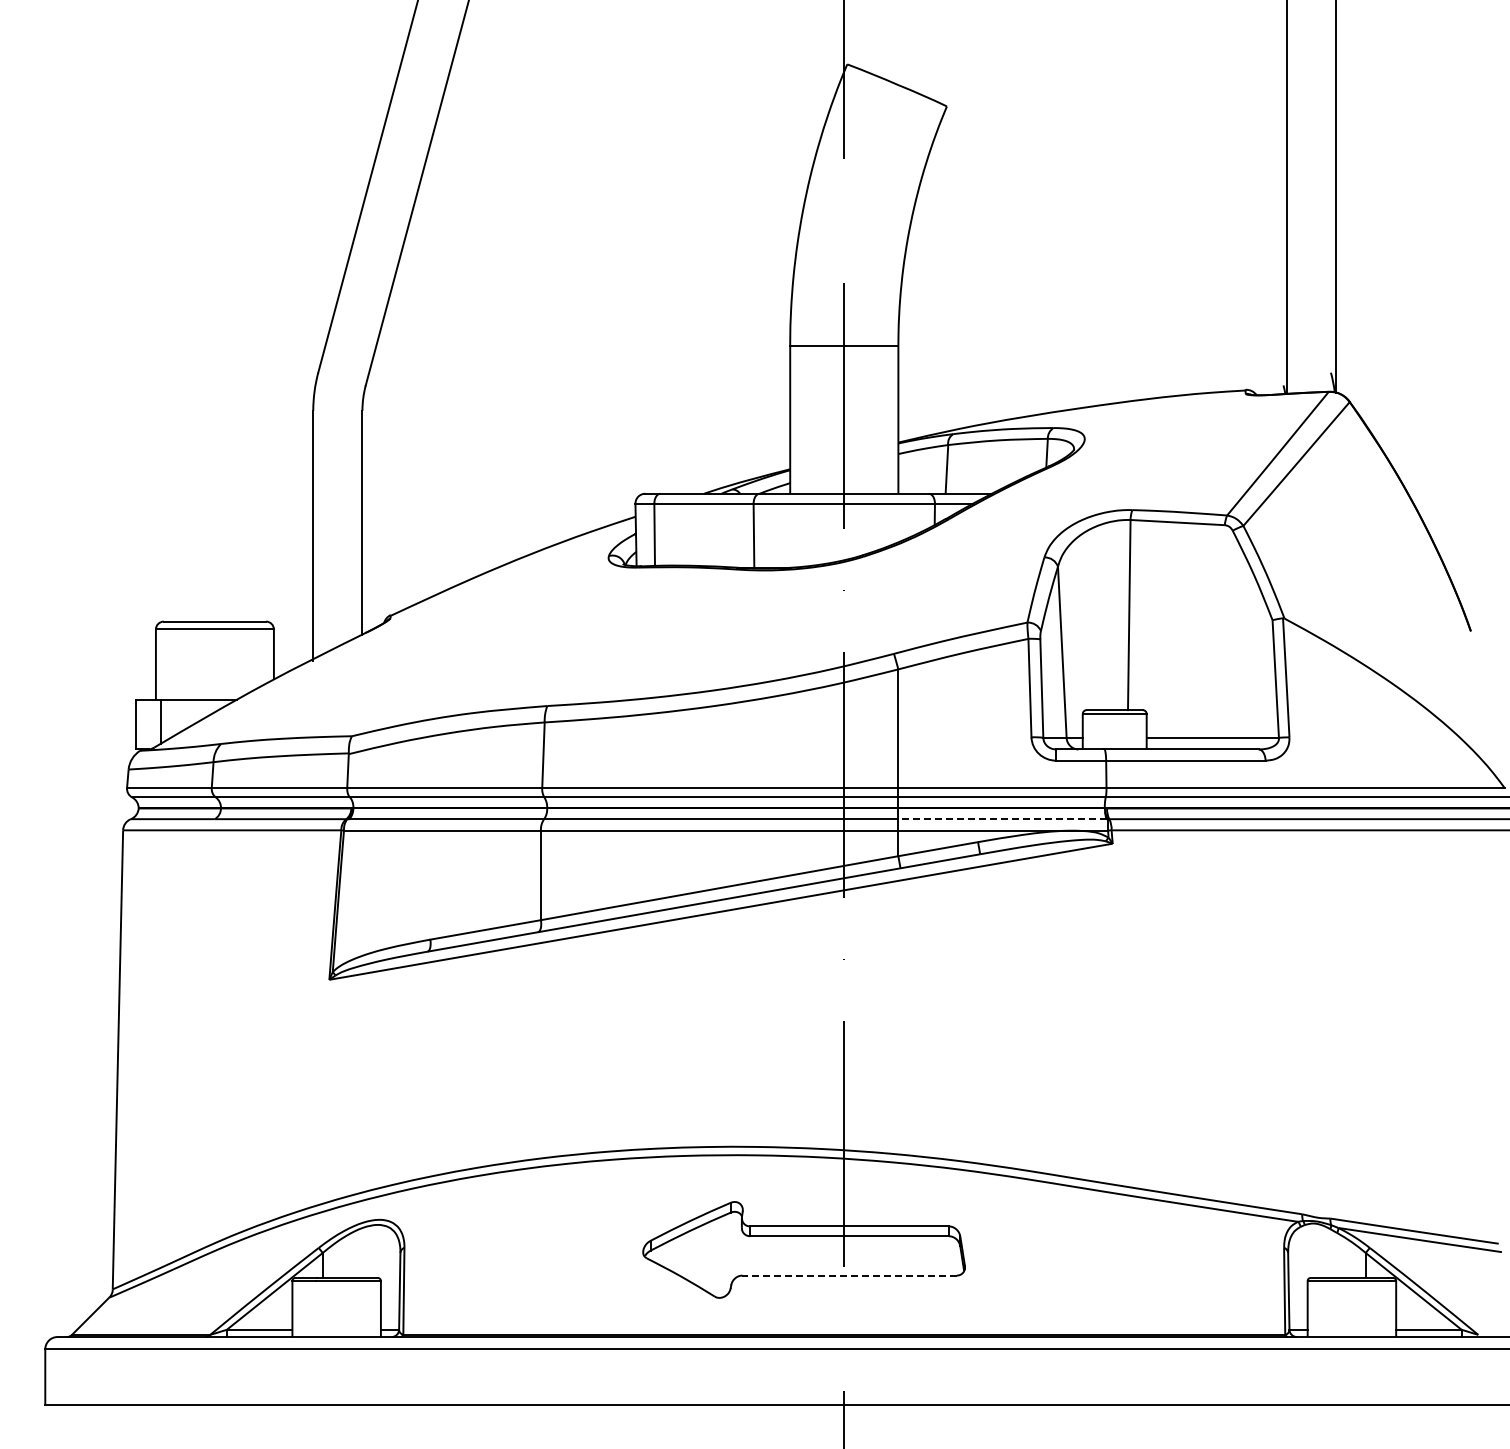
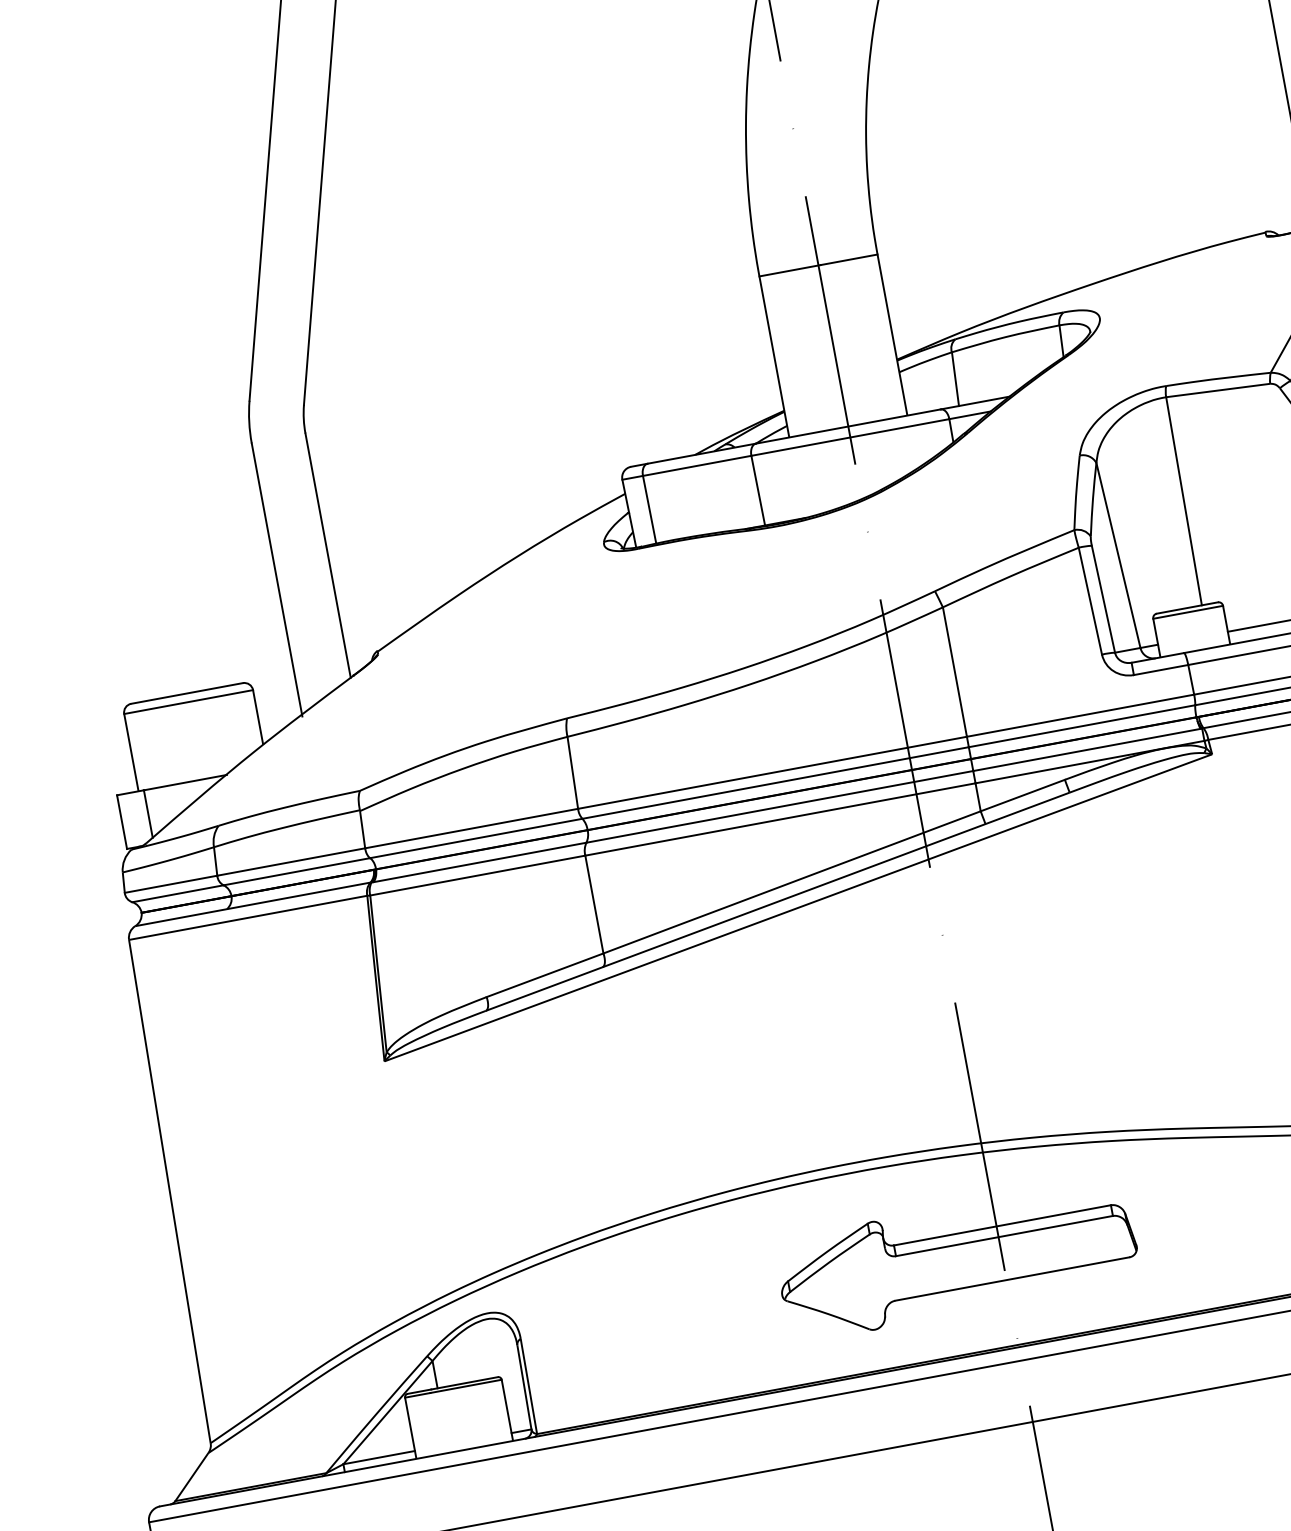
line: (1001, 819) -> (1085, 750), dashed -> solid
line: (849, 1275) -> (1012, 1278), dashed -> solid

